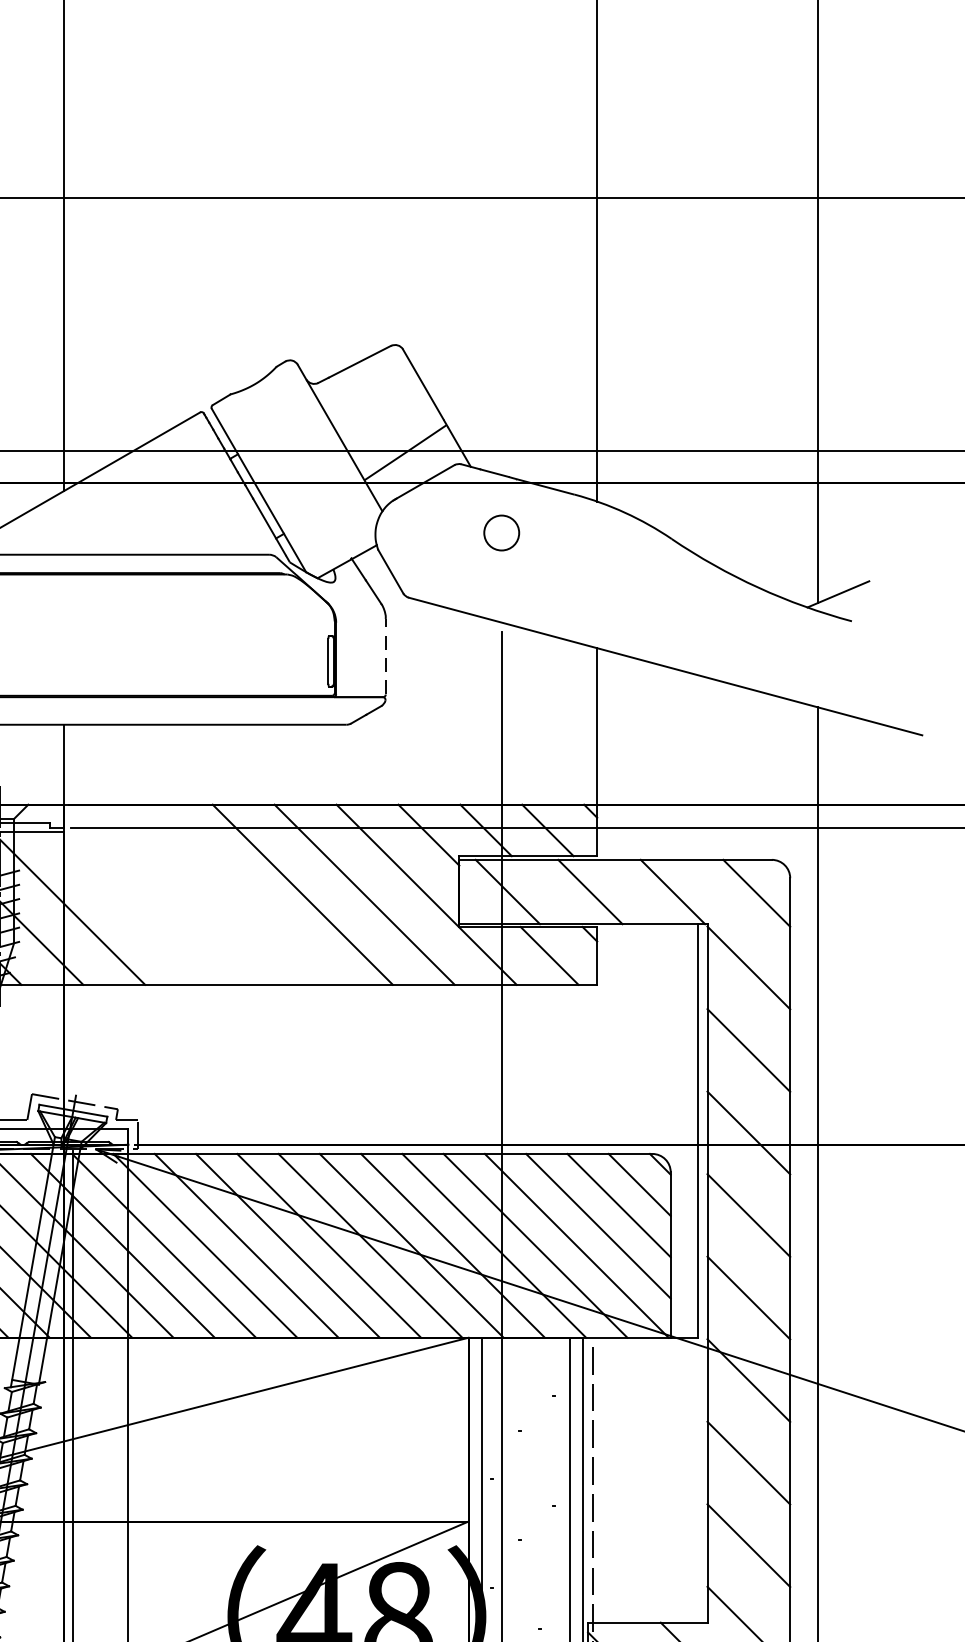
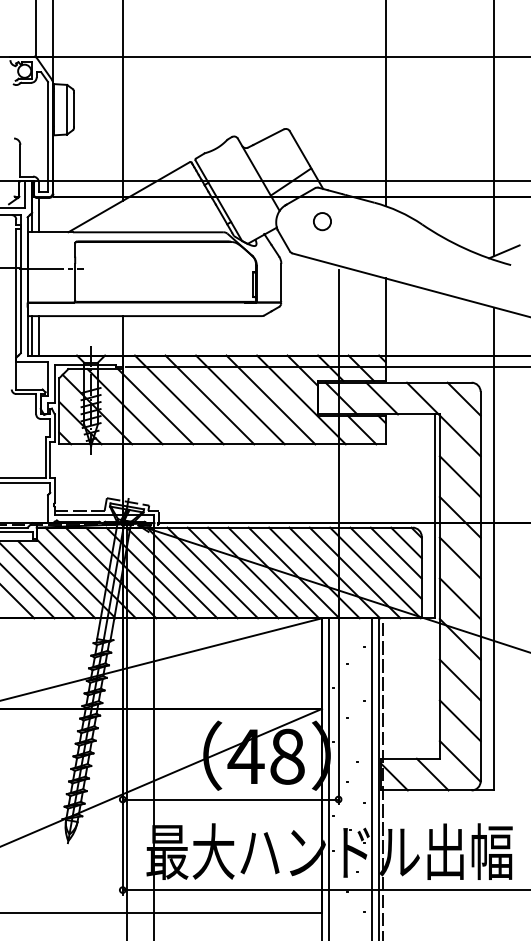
circle: (501, 532) -> (322, 221), moved
line: (386, 656) -> (281, 282), dashed -> solid
line: (177, 893) -> (178, 399), added
line: (240, 893) -> (209, 399), added
line: (130, 908) -> (155, 406), added

